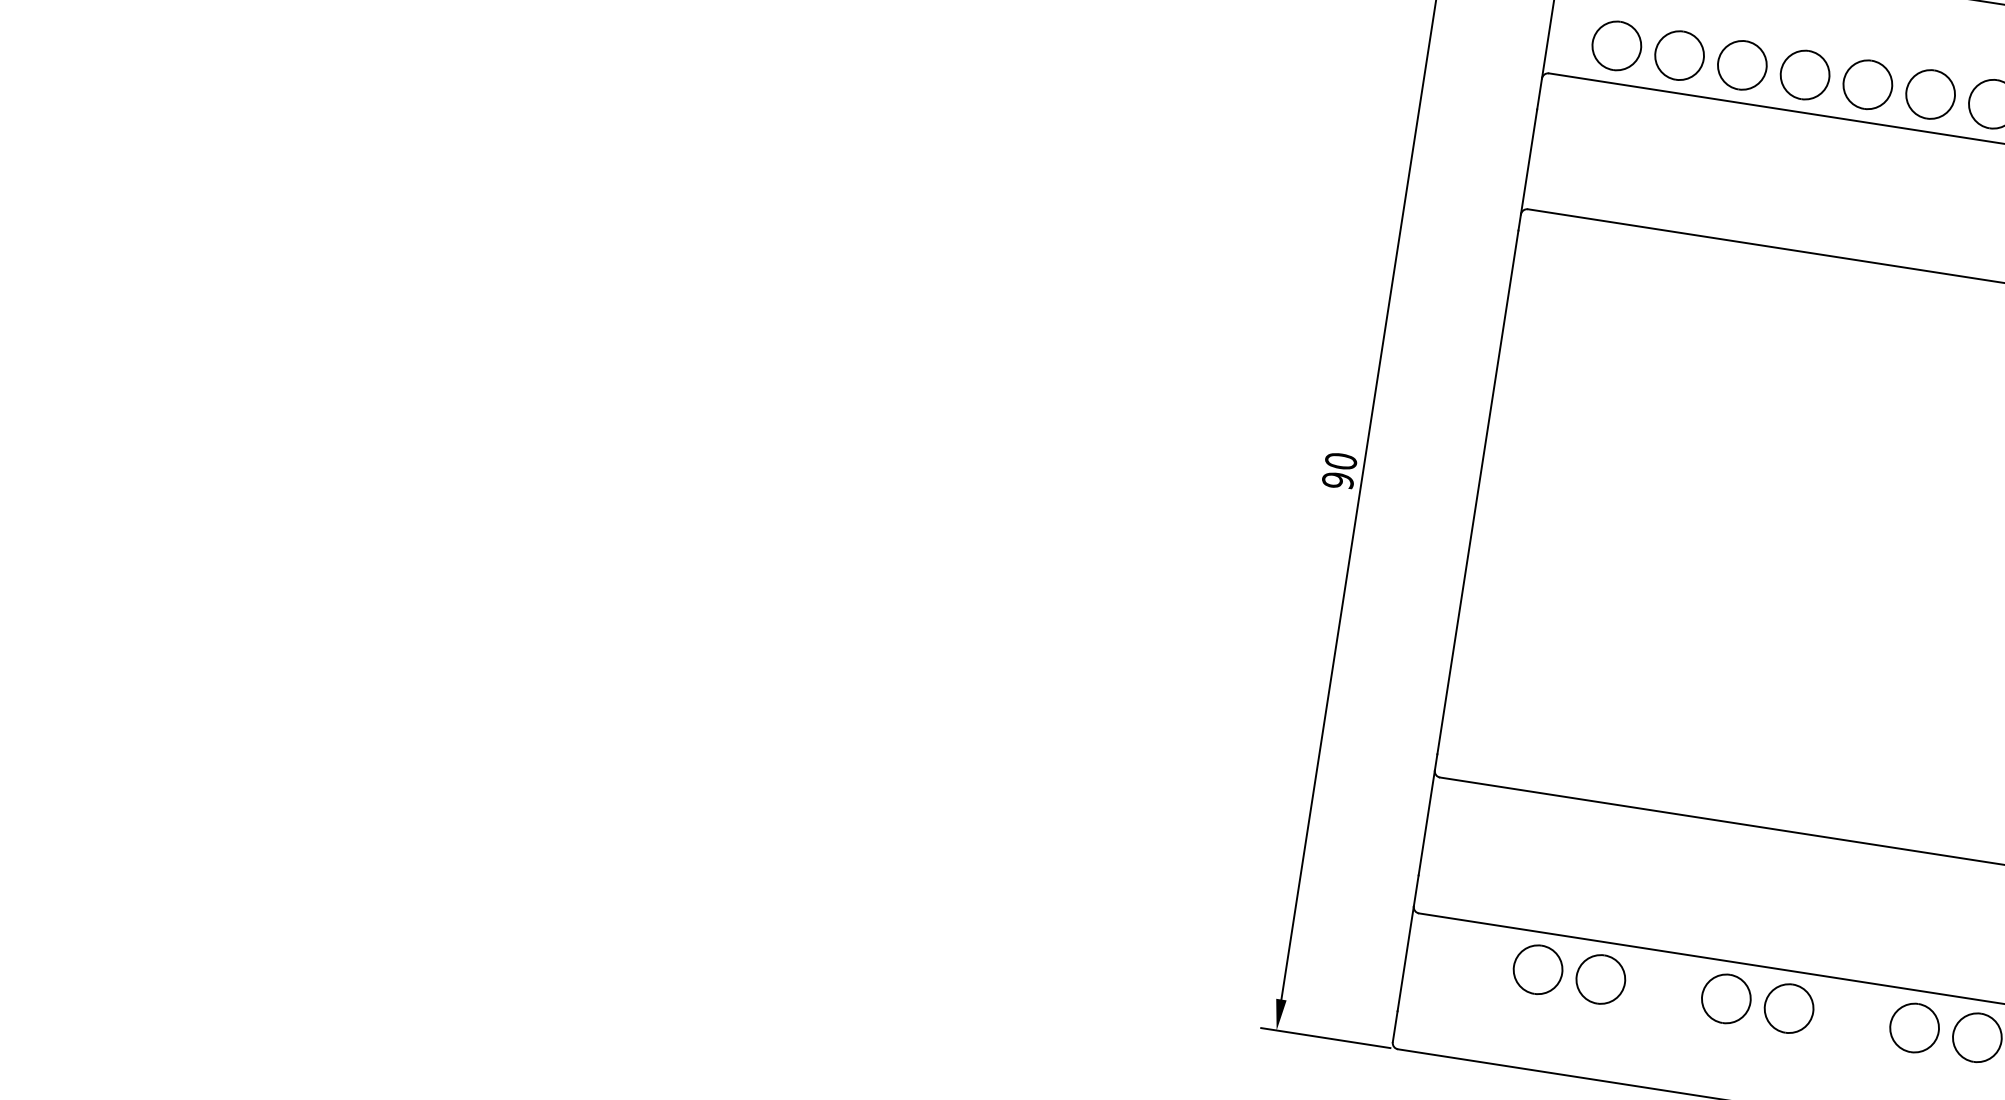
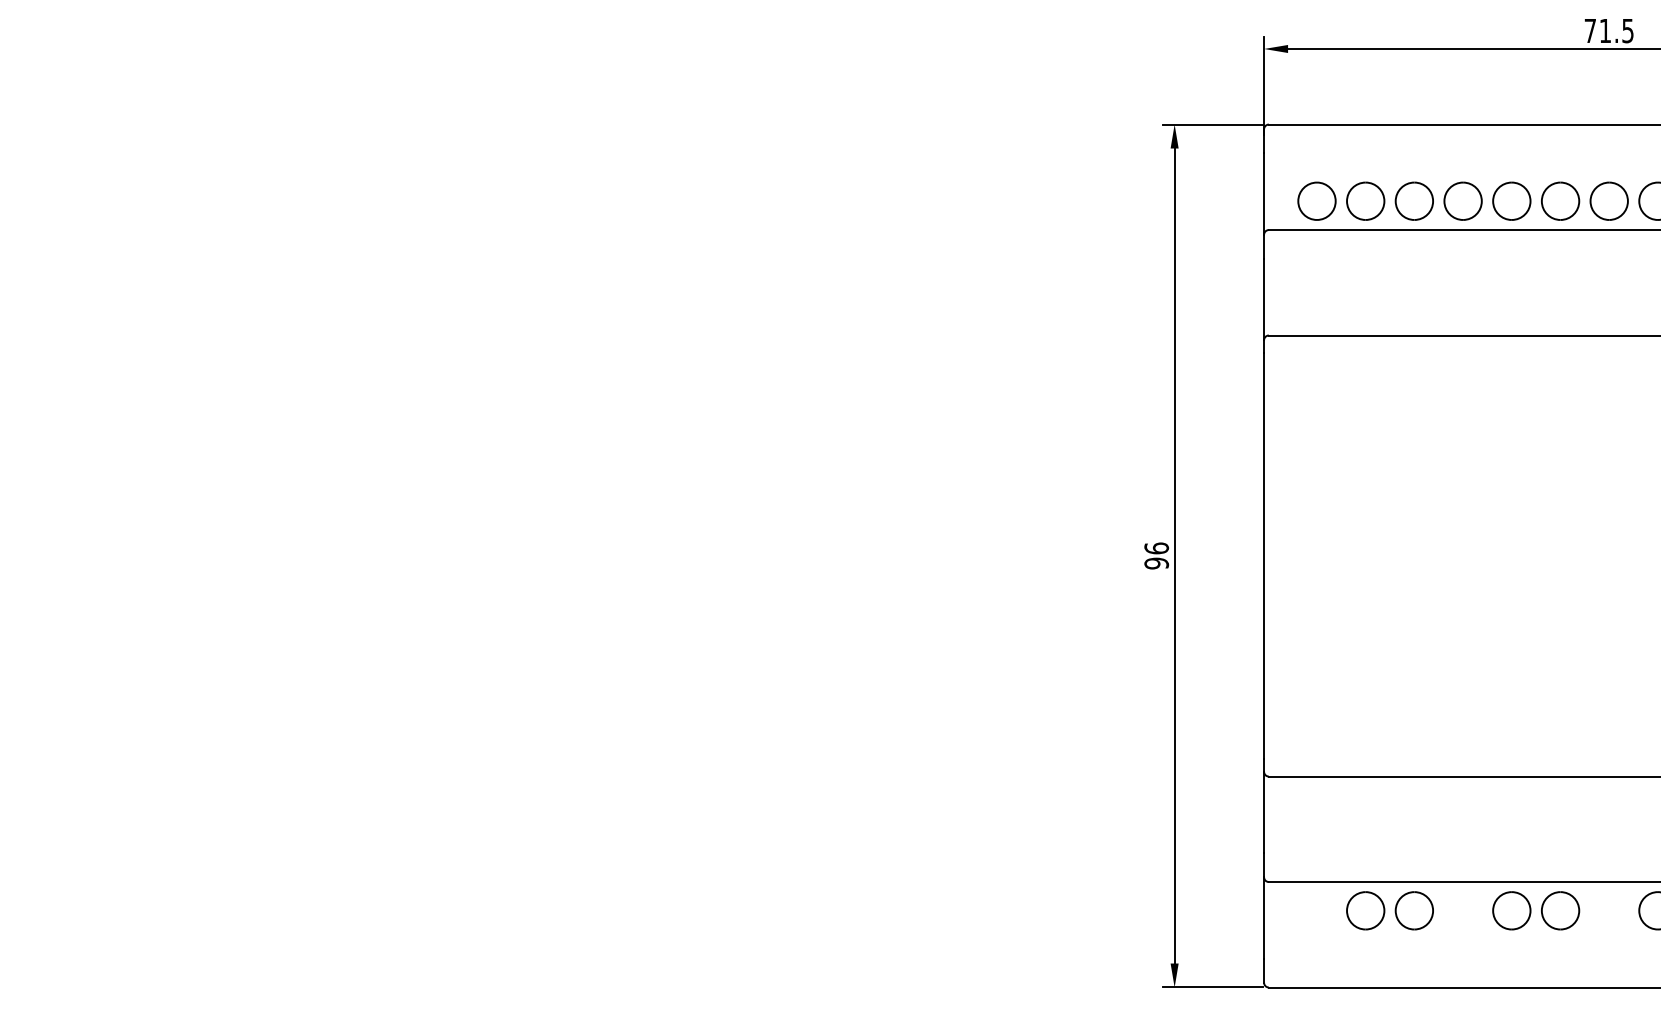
text: (1340, 461) -> (1156, 548), 90 -> 96

